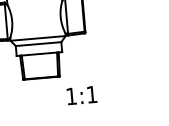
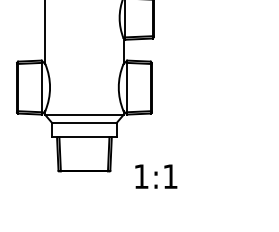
text: (82, 95) -> (156, 176), moved

